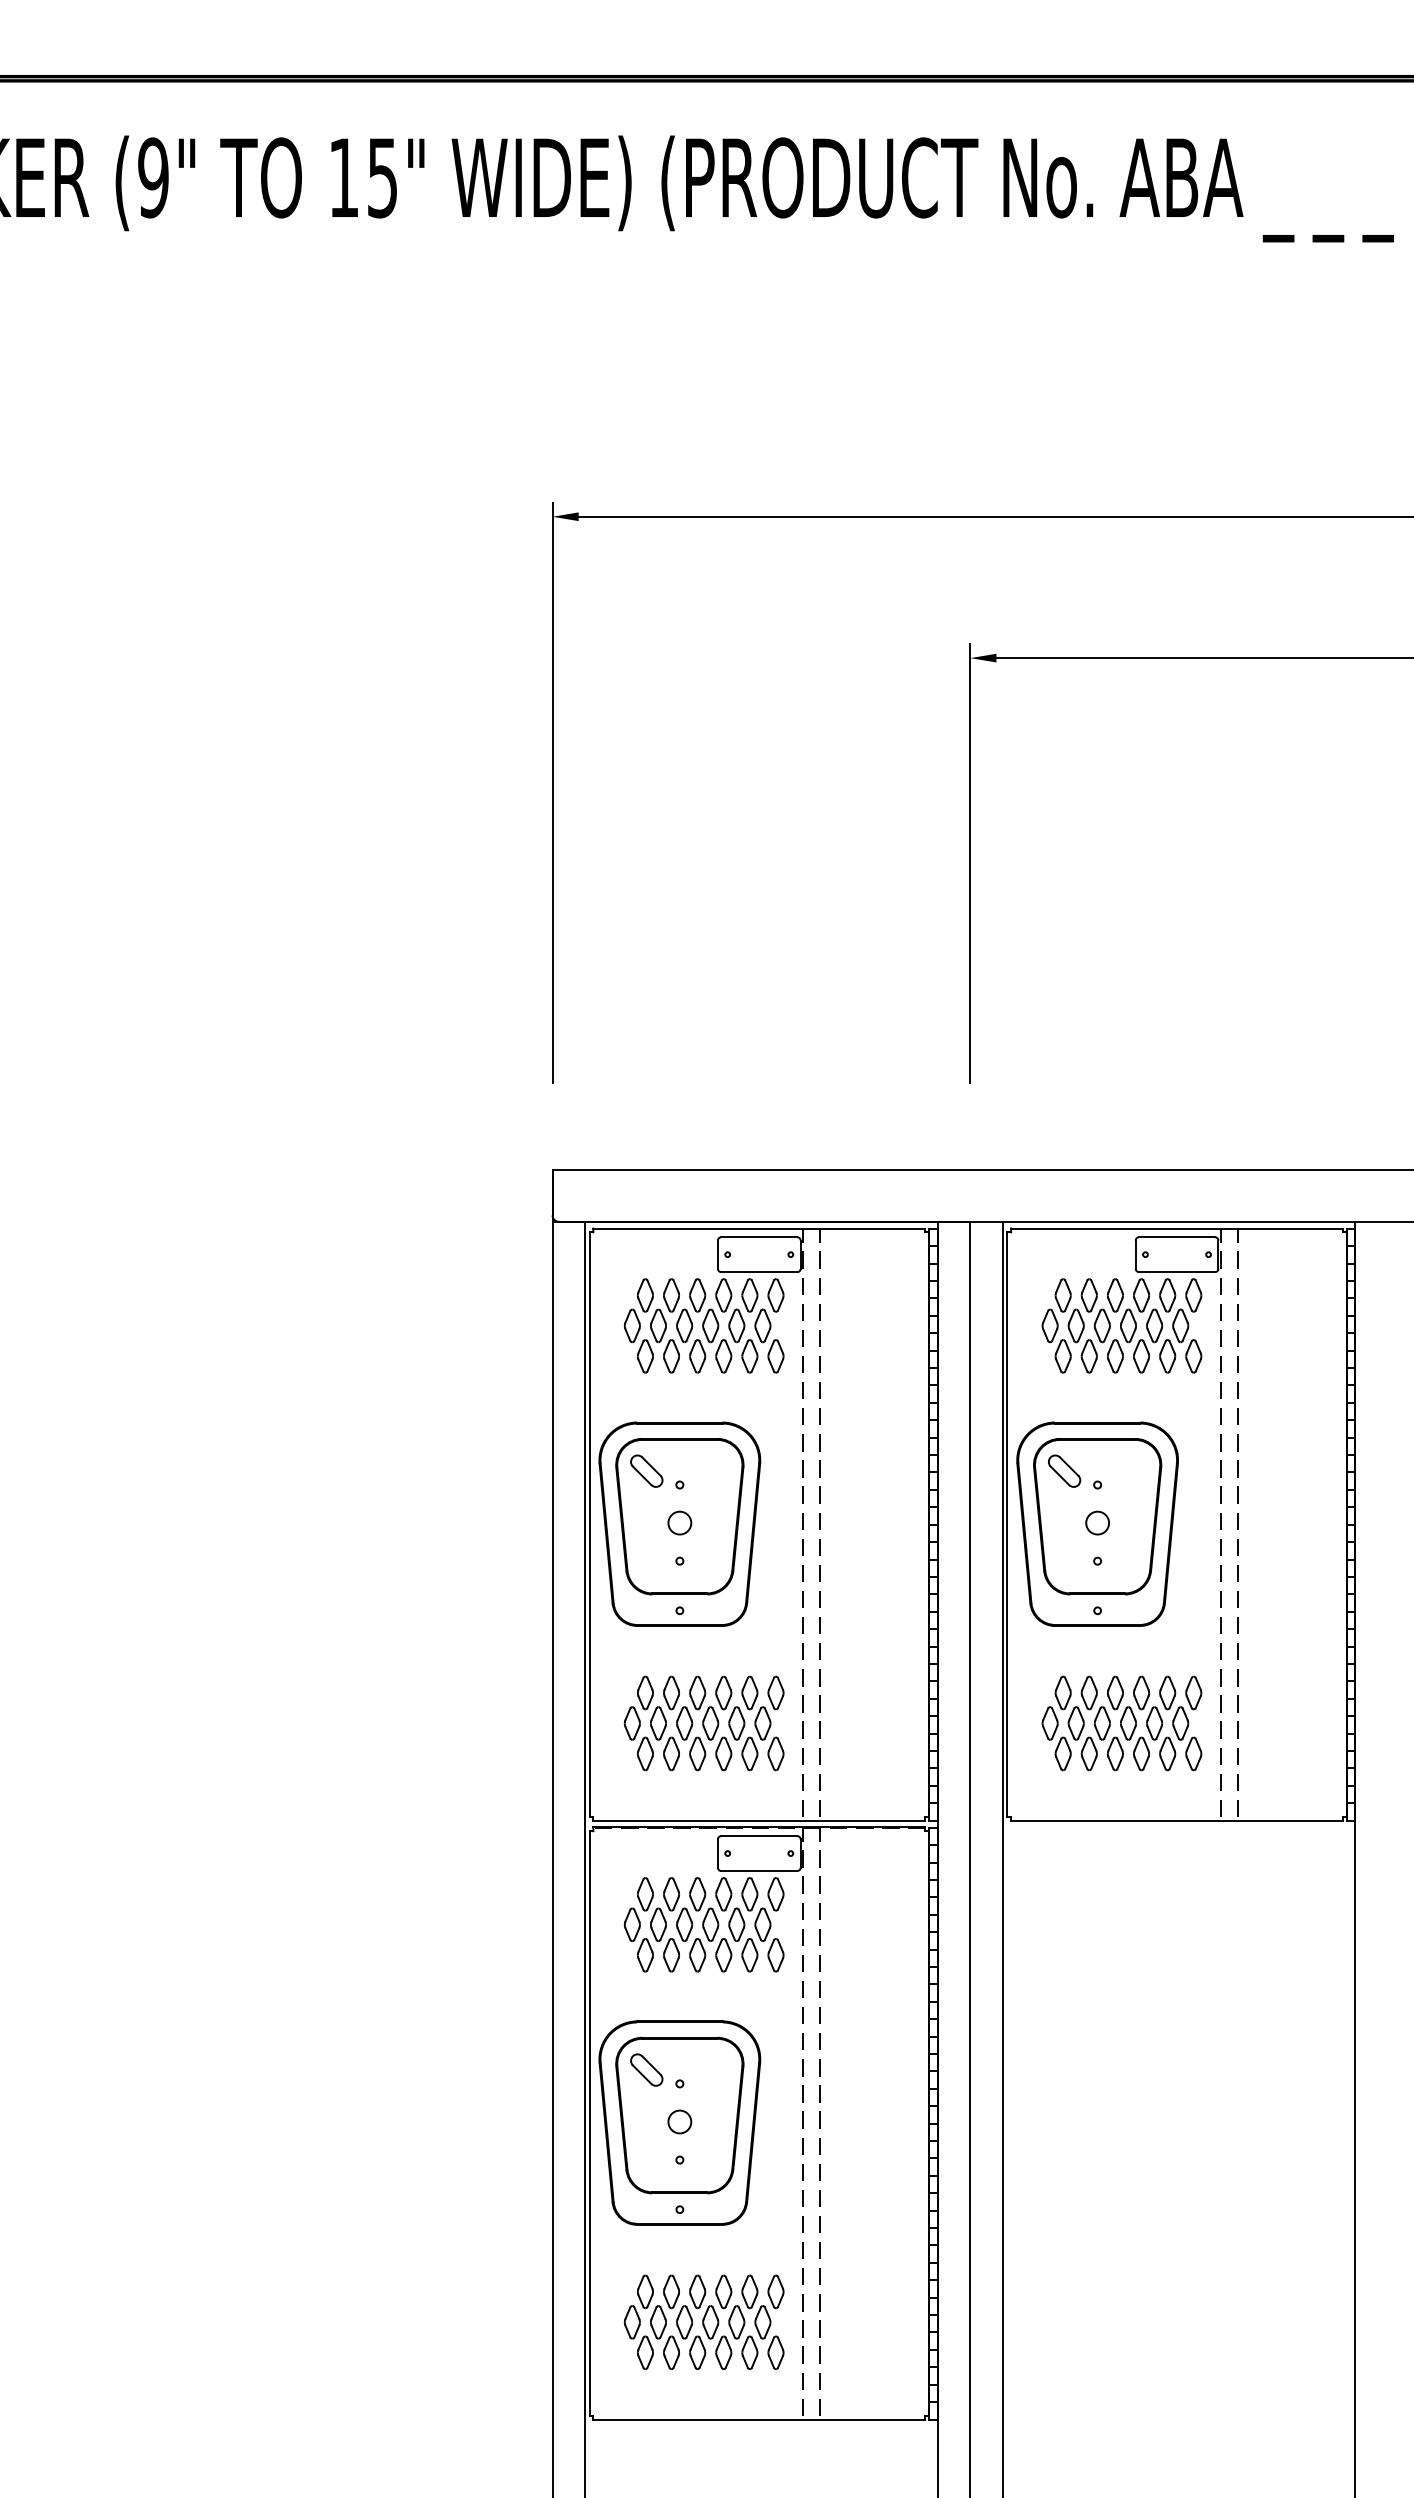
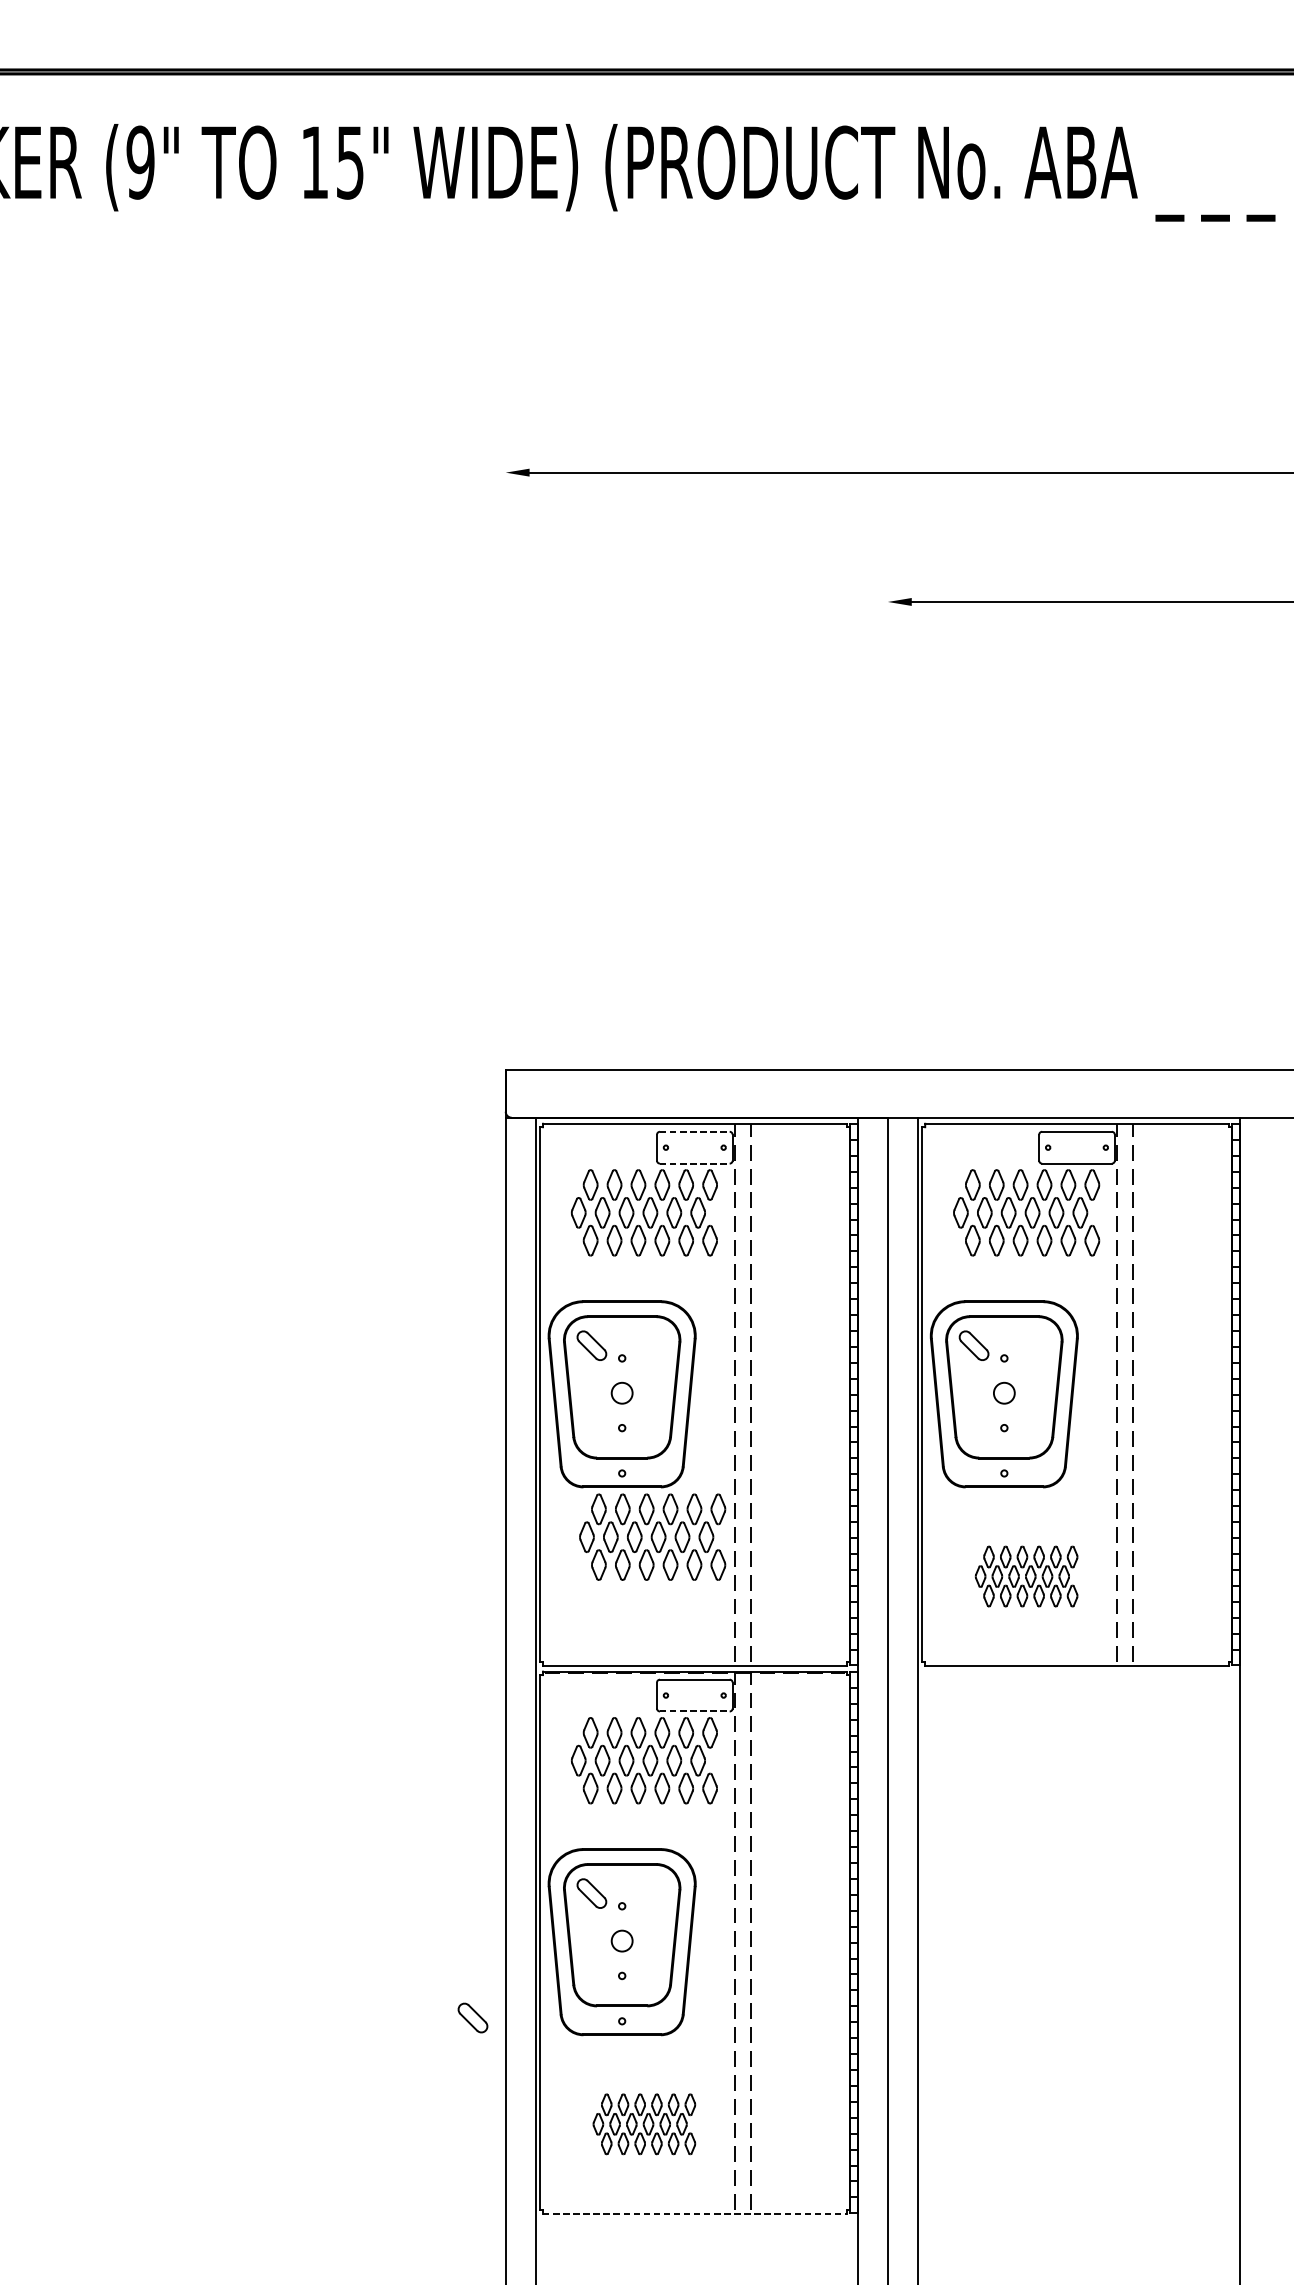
line: (552, 792) -> (505, 724), removed
line: (970, 863) -> (888, 789), removed
line: (759, 1237) -> (695, 1131), solid -> dashed
line: (759, 1272) -> (695, 1163), solid -> dashed
part: (703, 1723) -> (652, 1537), moved
part: (1121, 1723) -> (1026, 1576), size x0.7
line: (759, 1870) -> (695, 1711), solid -> dashed
part: (516, 2205) -> (472, 2017), added
part: (703, 2321) -> (643, 2123), size x0.7
line: (759, 2419) -> (695, 2213), solid -> dashed

